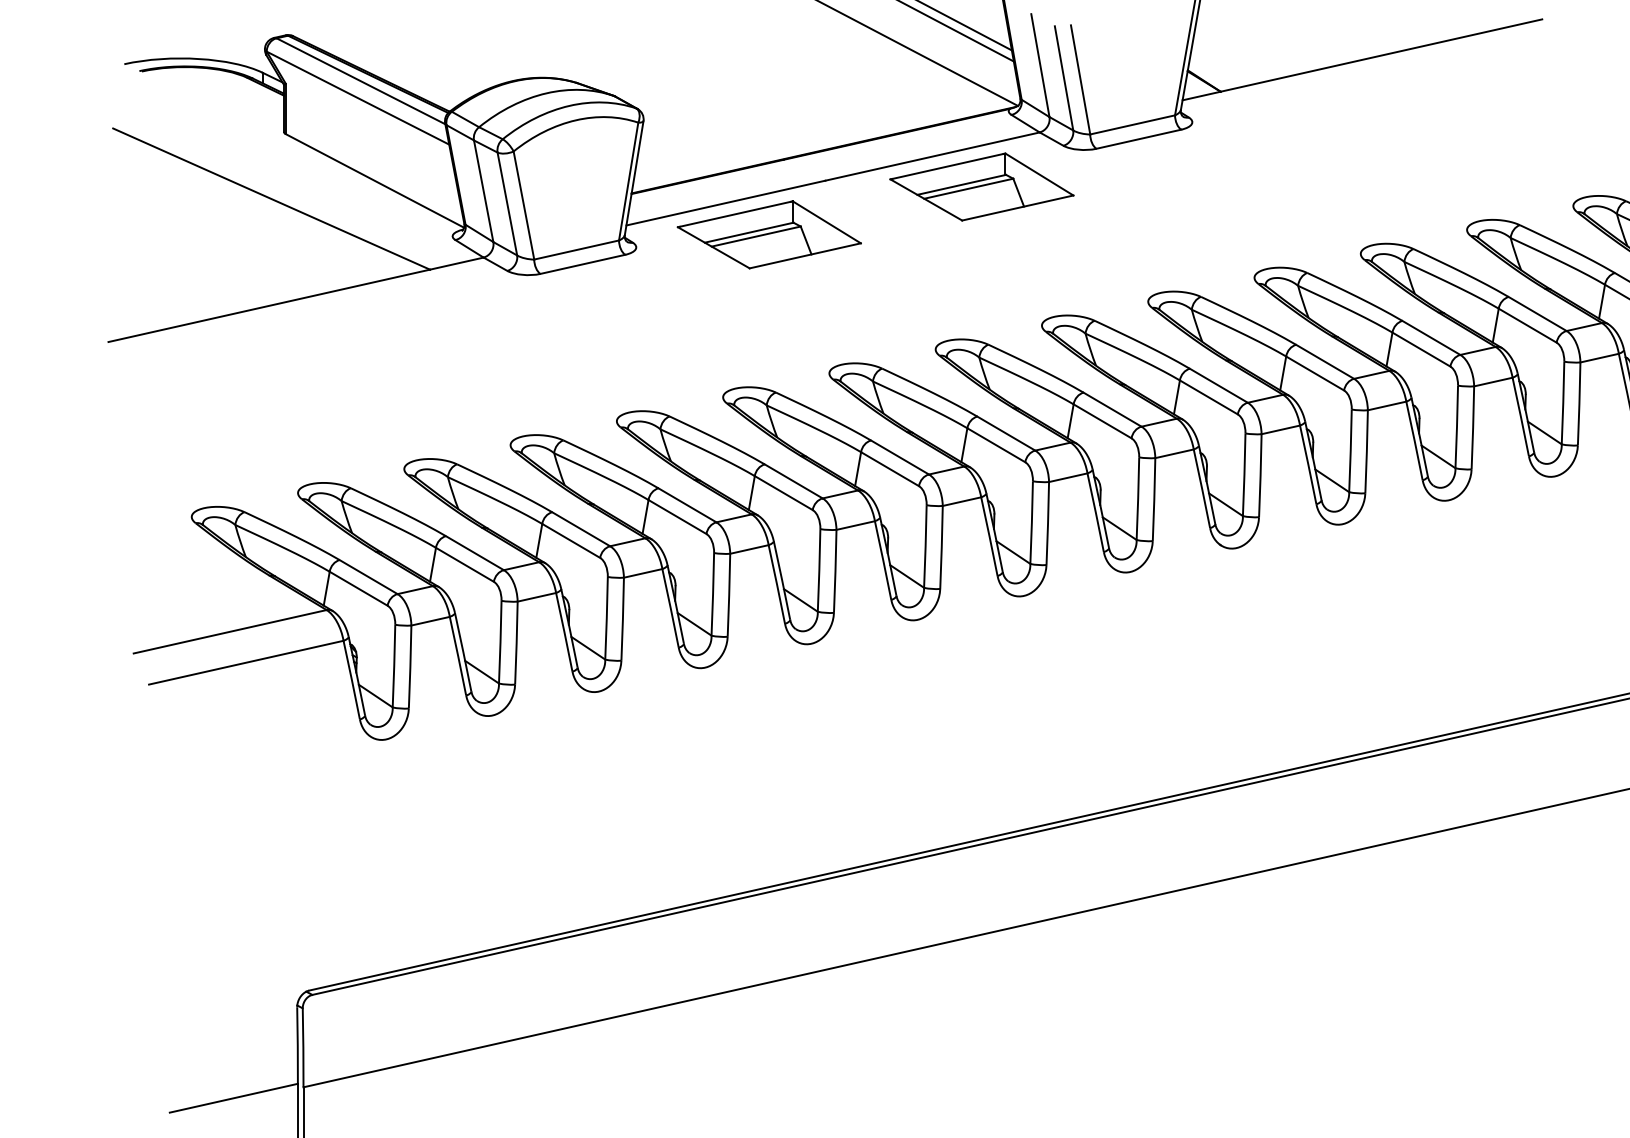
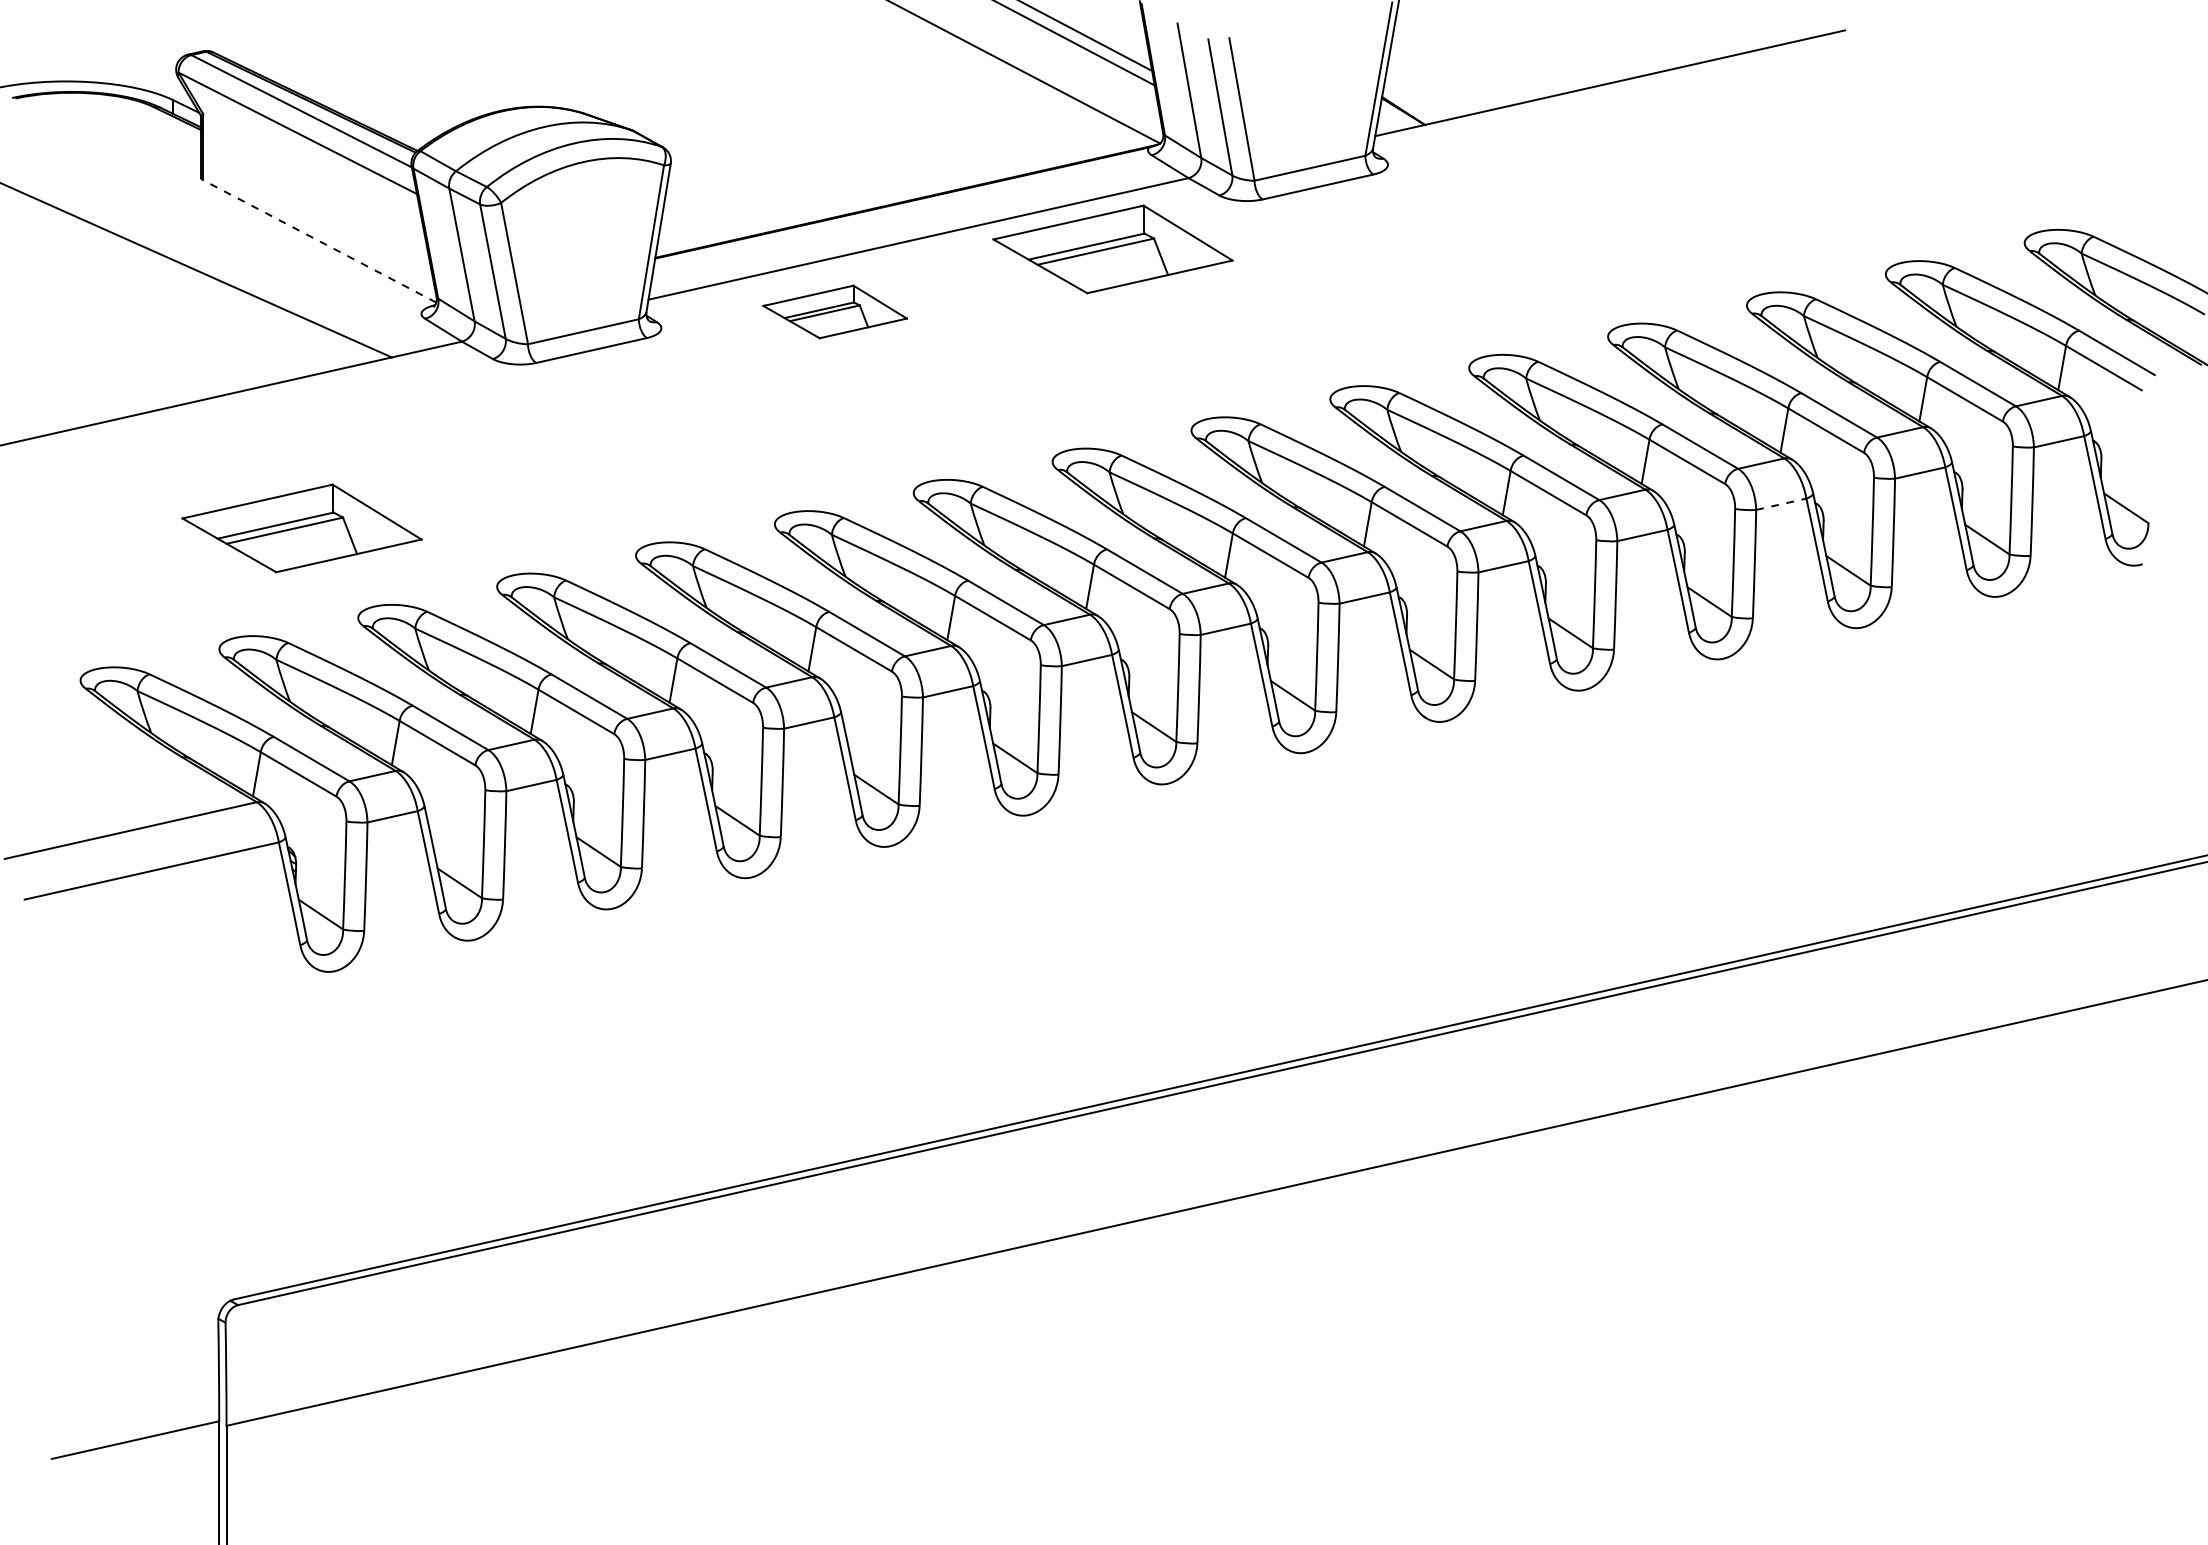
line: (374, 180) -> (319, 241), solid -> dashed
part: (768, 234) -> (834, 311), size x0.6
line: (1493, 382) -> (1781, 504), solid -> dashed
part: (360, 400) -> (301, 528), added

